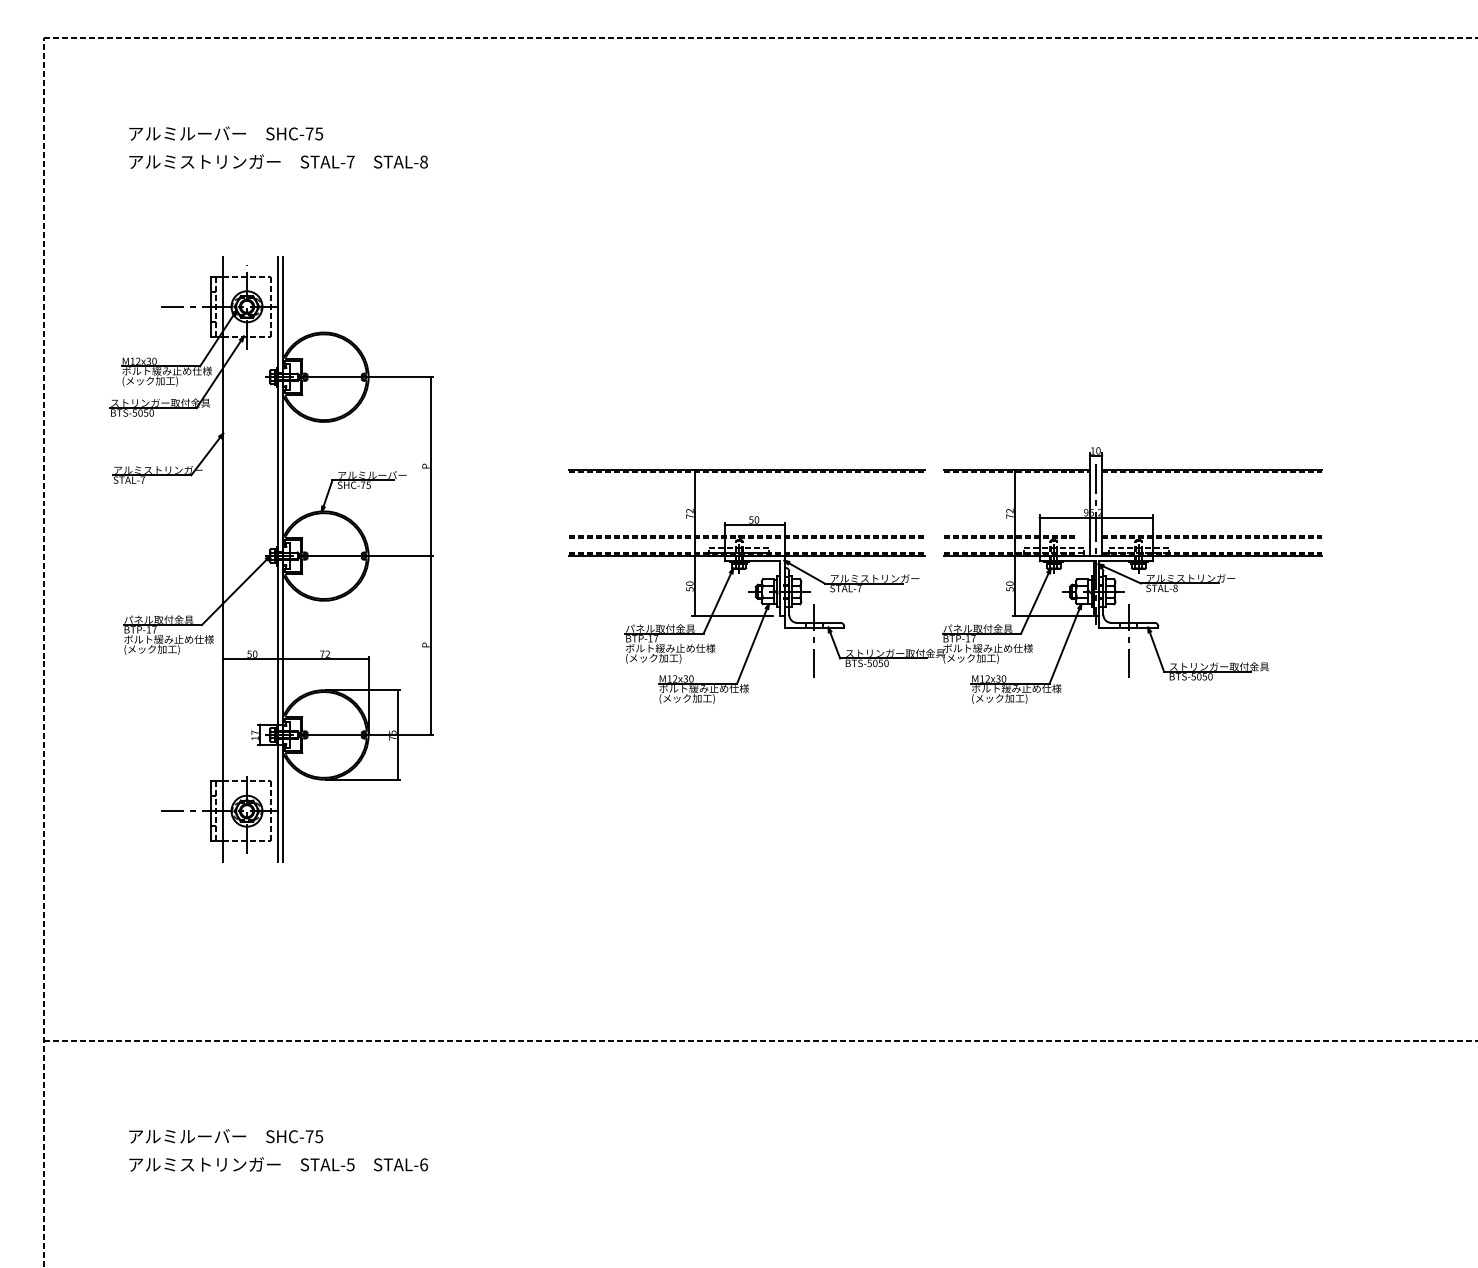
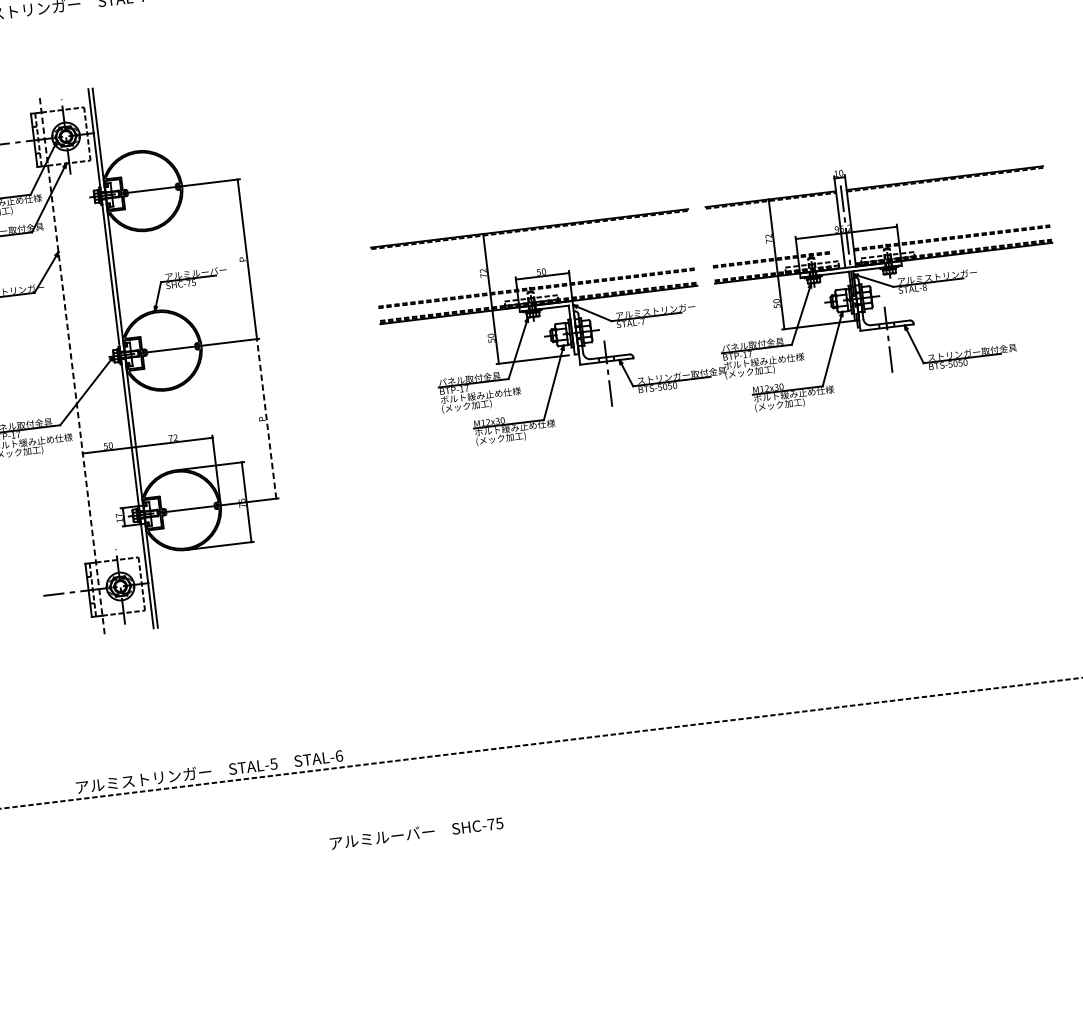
line: (223, 559) -> (72, 364), solid -> dashed
line: (430, 645) -> (266, 418), solid -> dashed
text: (226, 1136) -> (416, 833), moved
text: (278, 1164) -> (209, 771), moved

